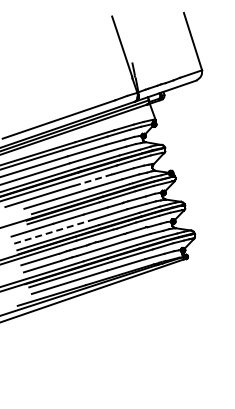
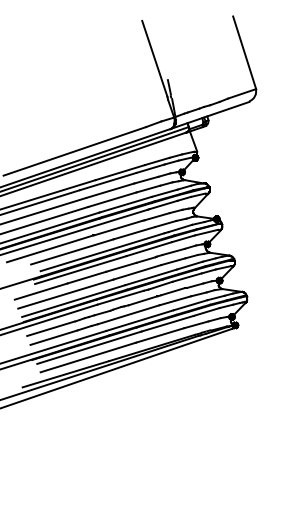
line: (93, 180) -> (118, 228), dashed -> solid
line: (52, 232) -> (66, 294), dashed -> solid

